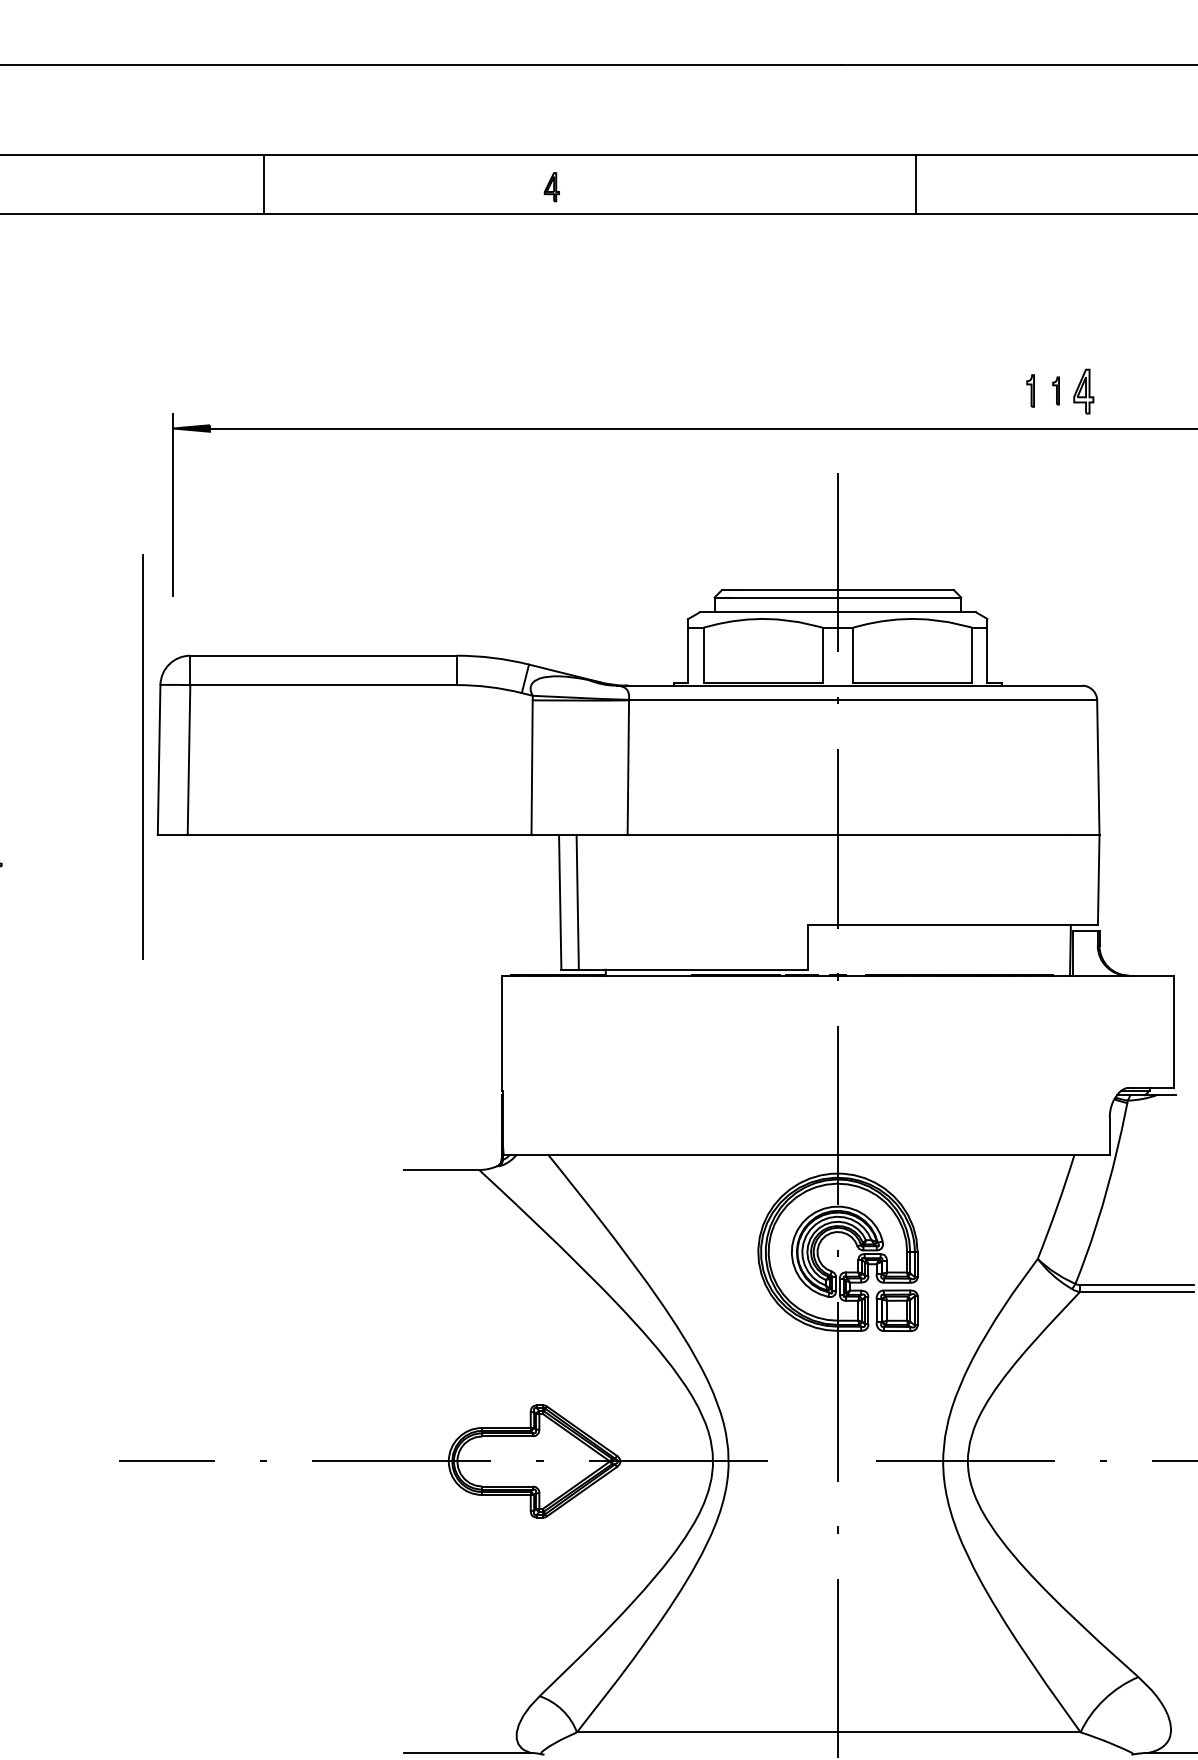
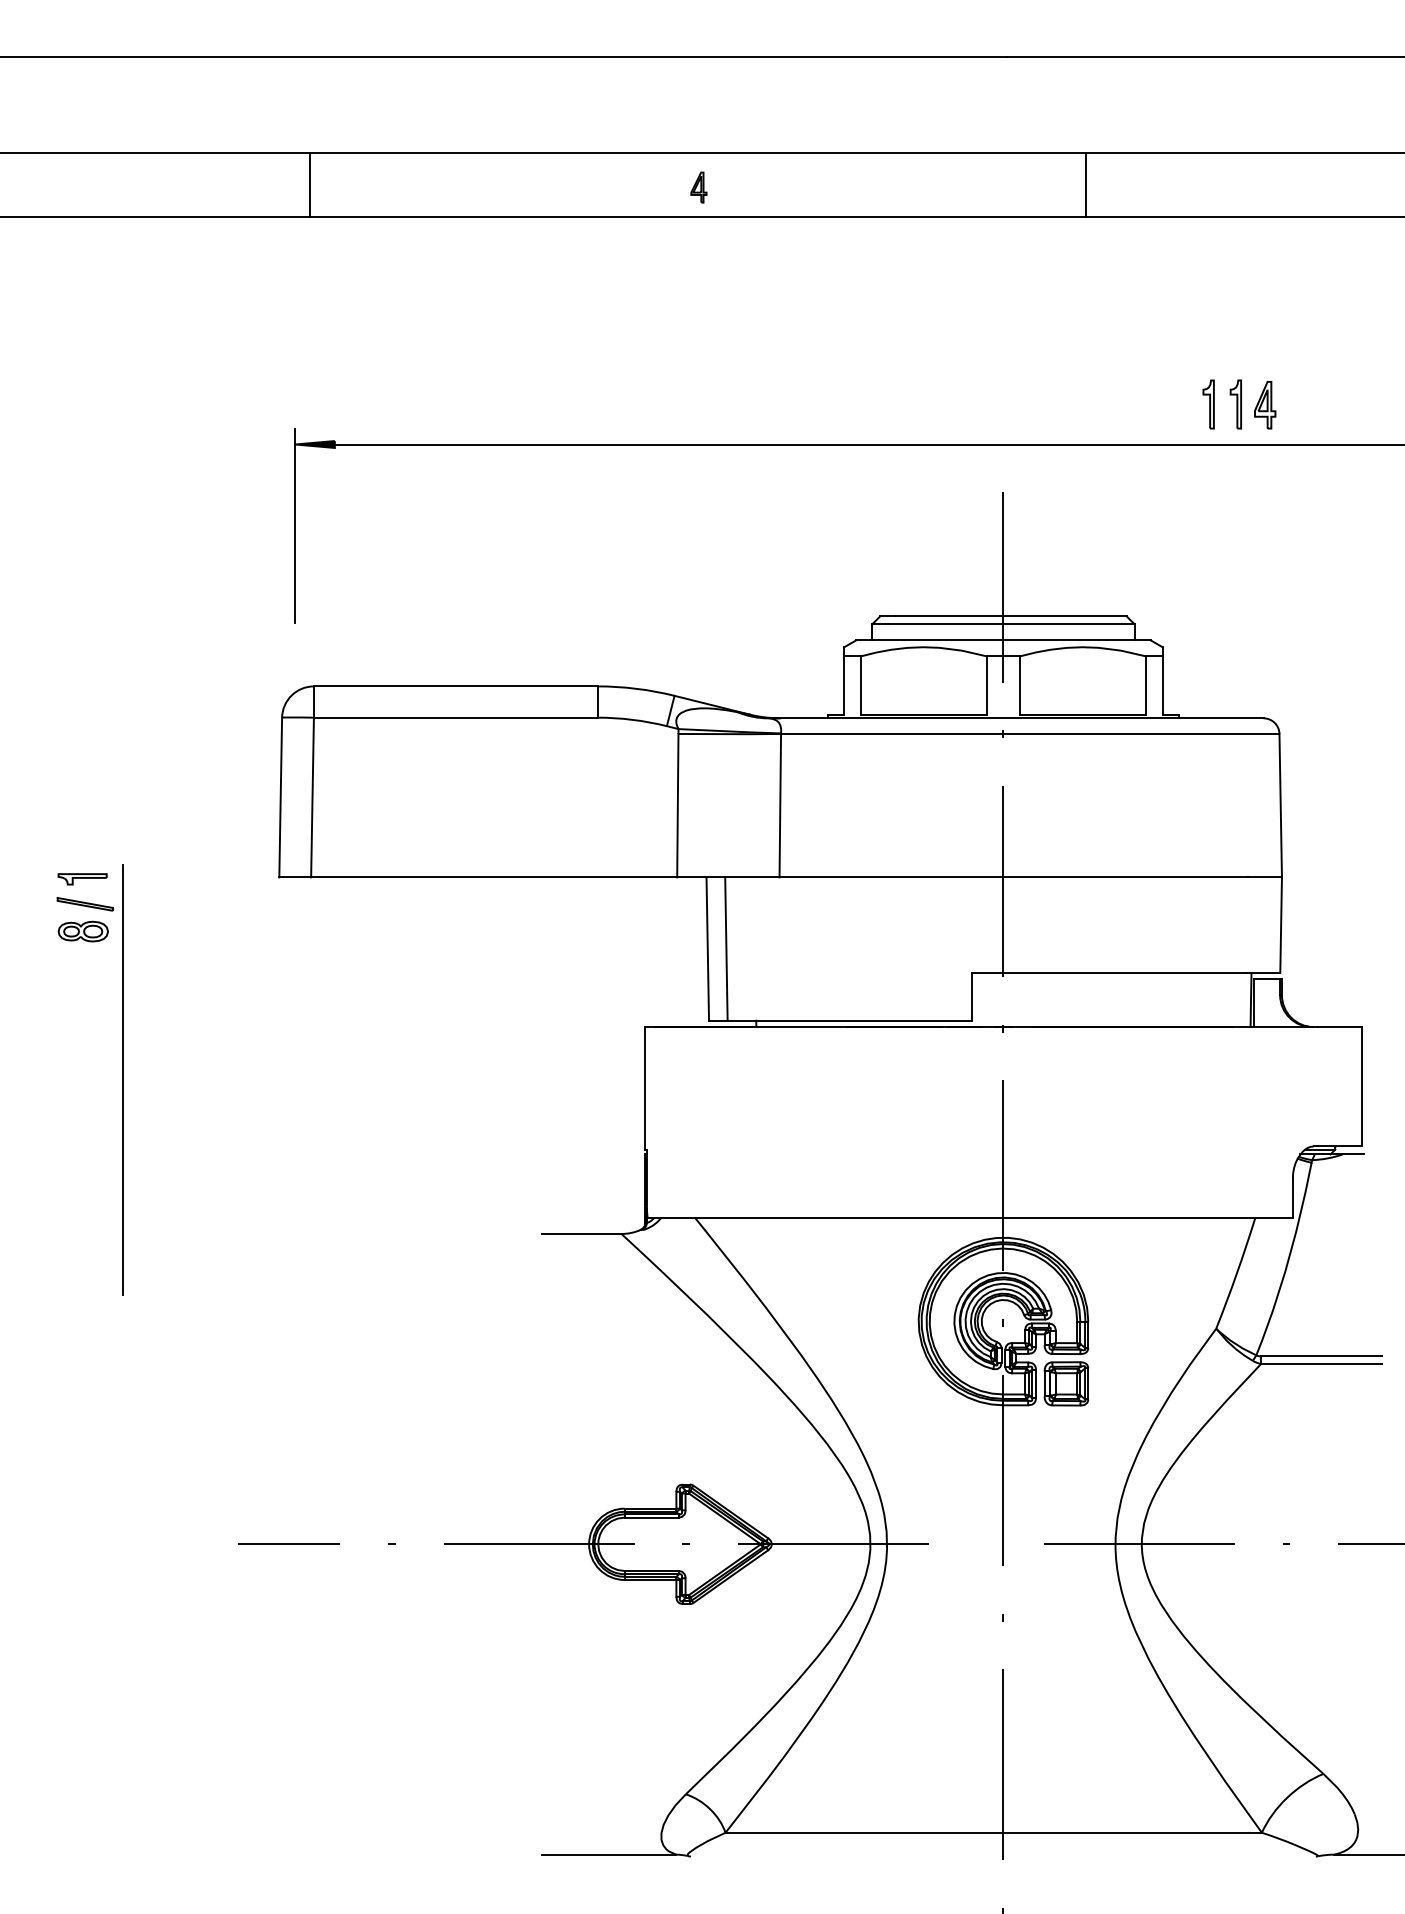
line: (264, 184) -> (310, 184), moved
part: (1030, 390) -> (1208, 404), size x1.43
part: (1055, 390) -> (1235, 404), size x1.67
line: (142, 756) -> (122, 1079), moved

